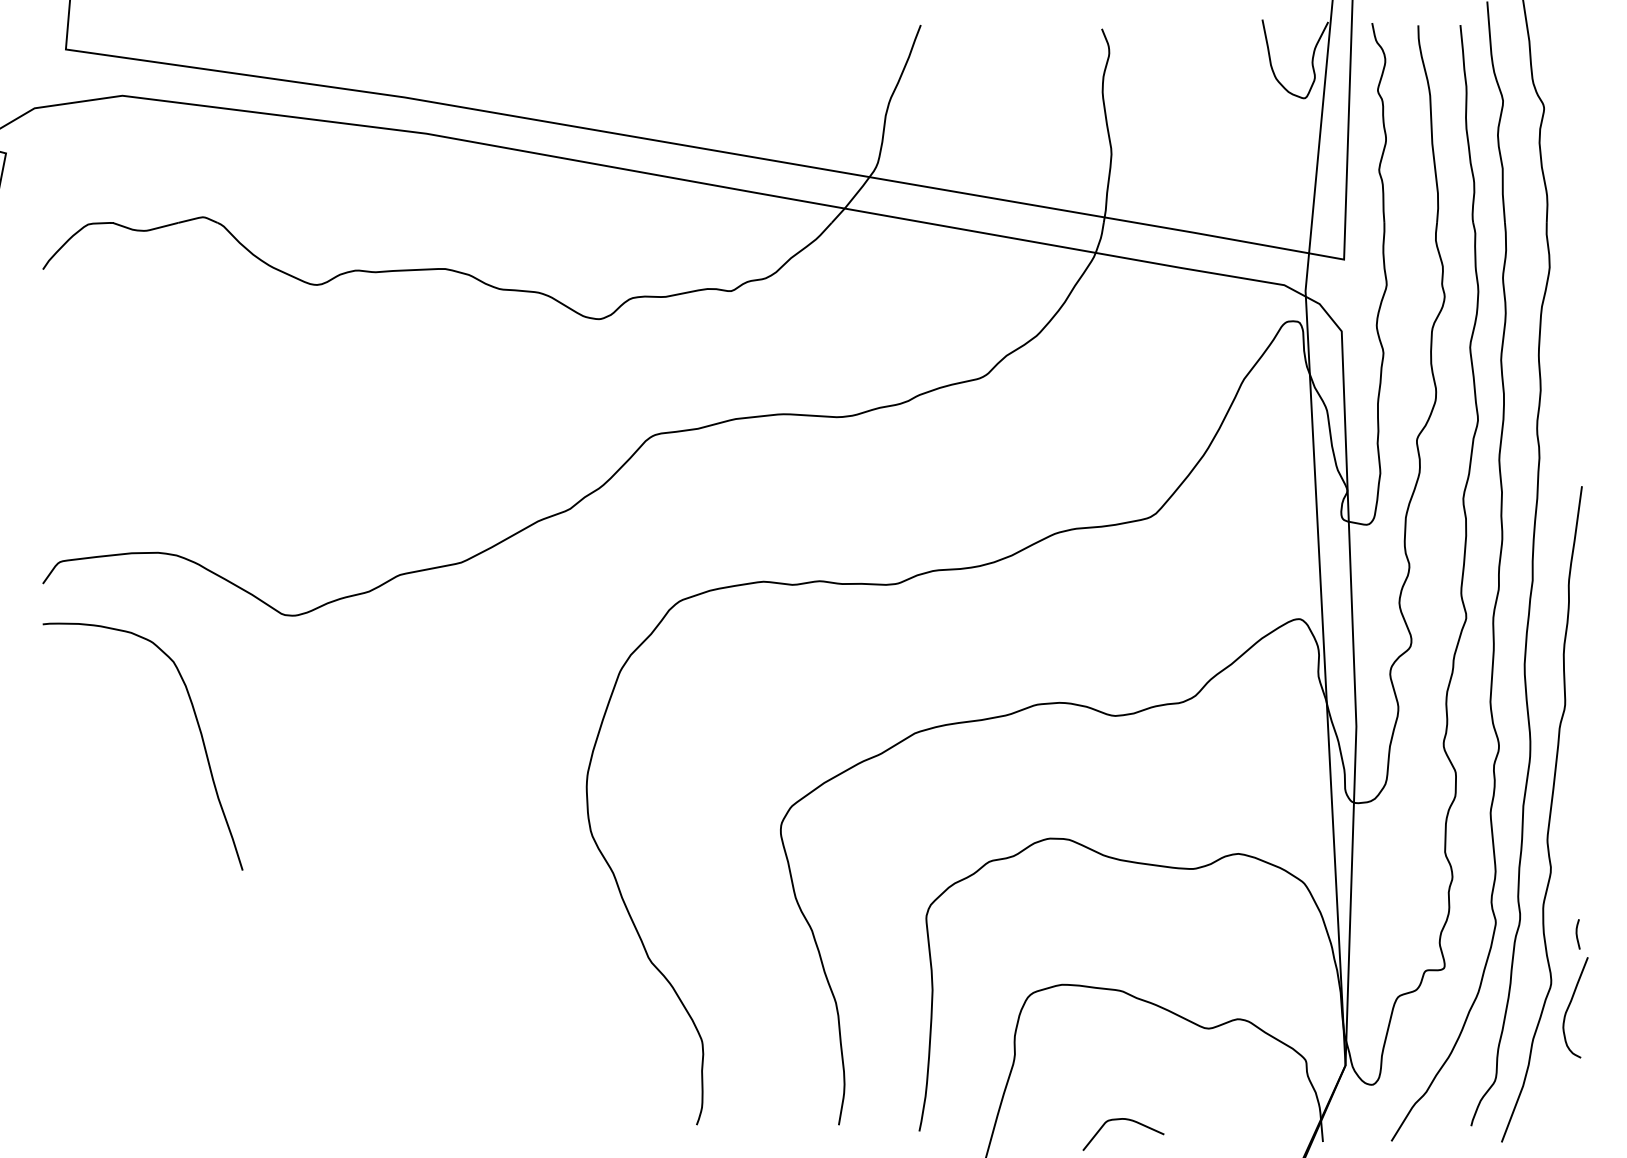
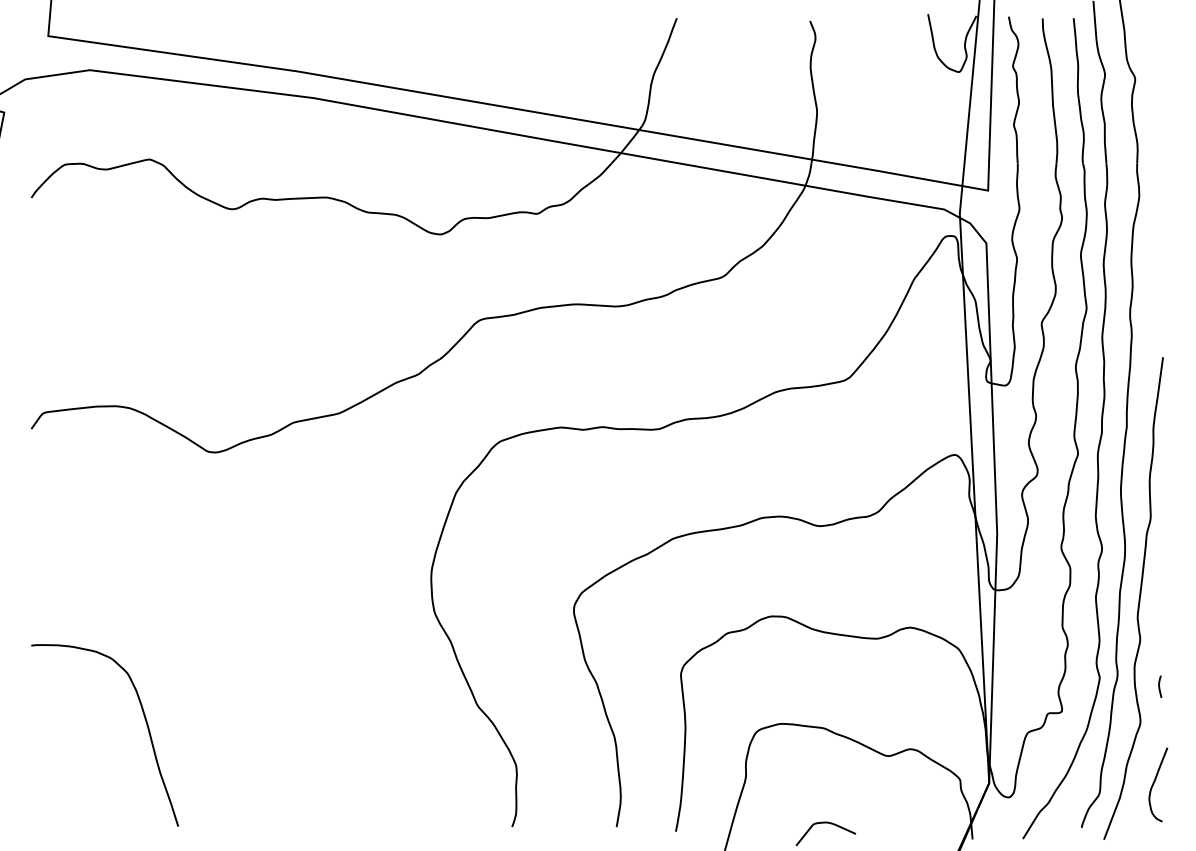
curve: (198, 728) -> (145, 722), moved
curve: (1570, 1005) -> (1154, 783), moved

